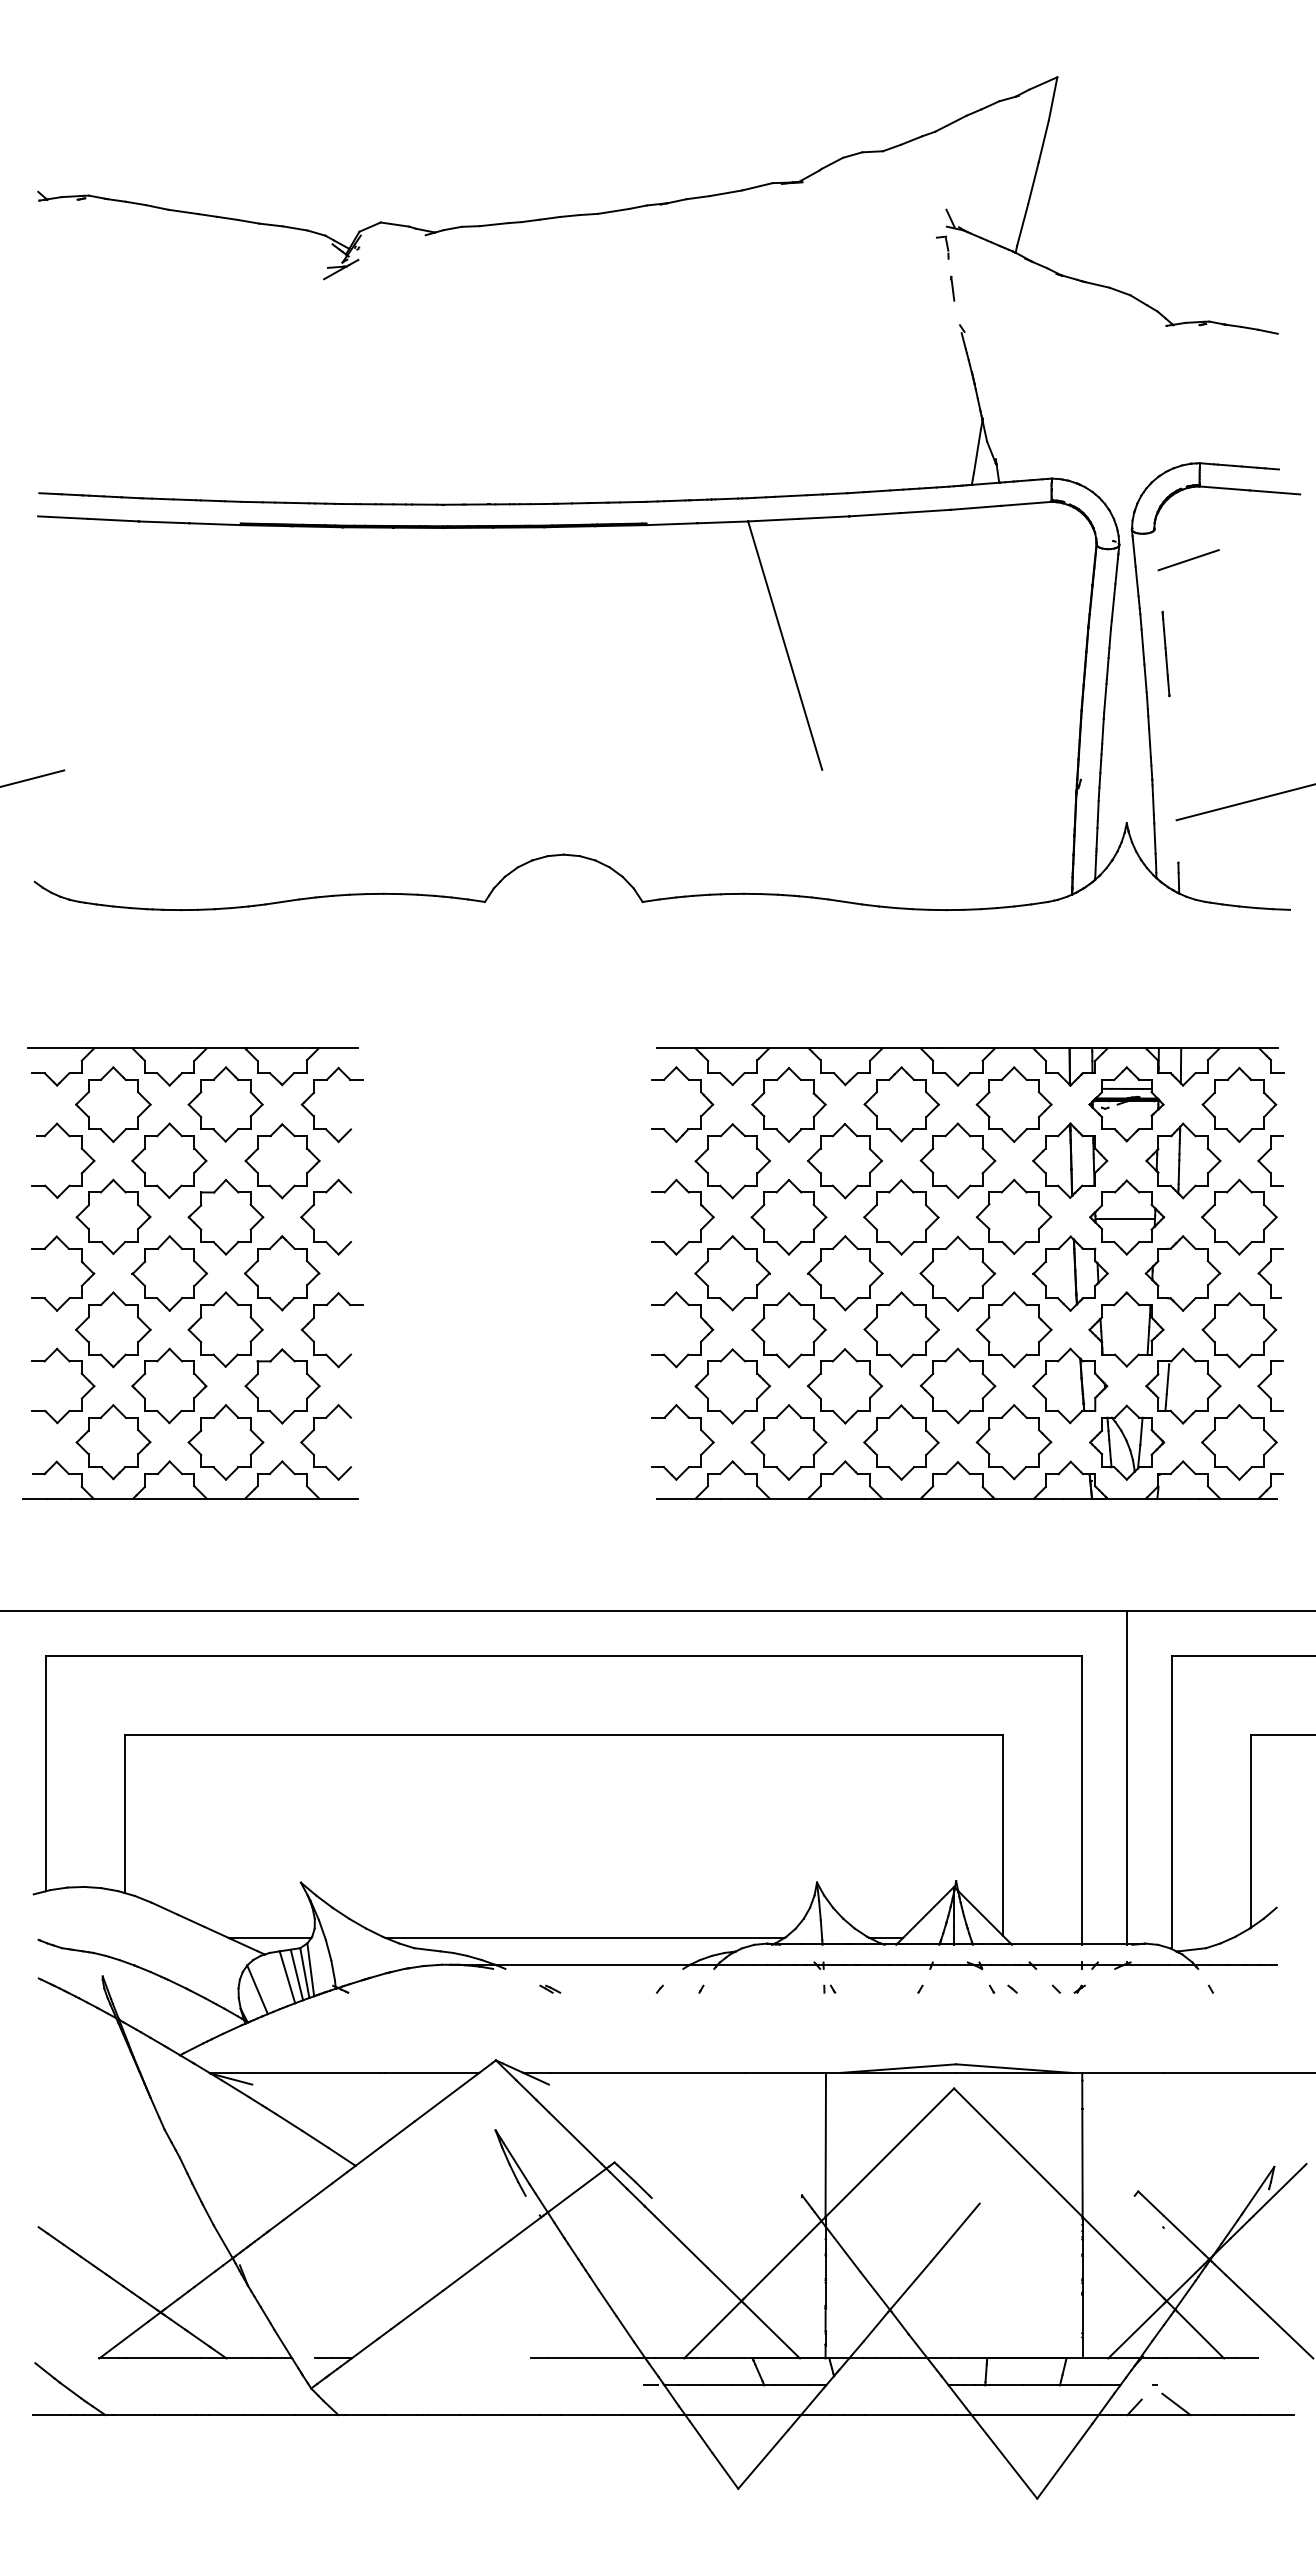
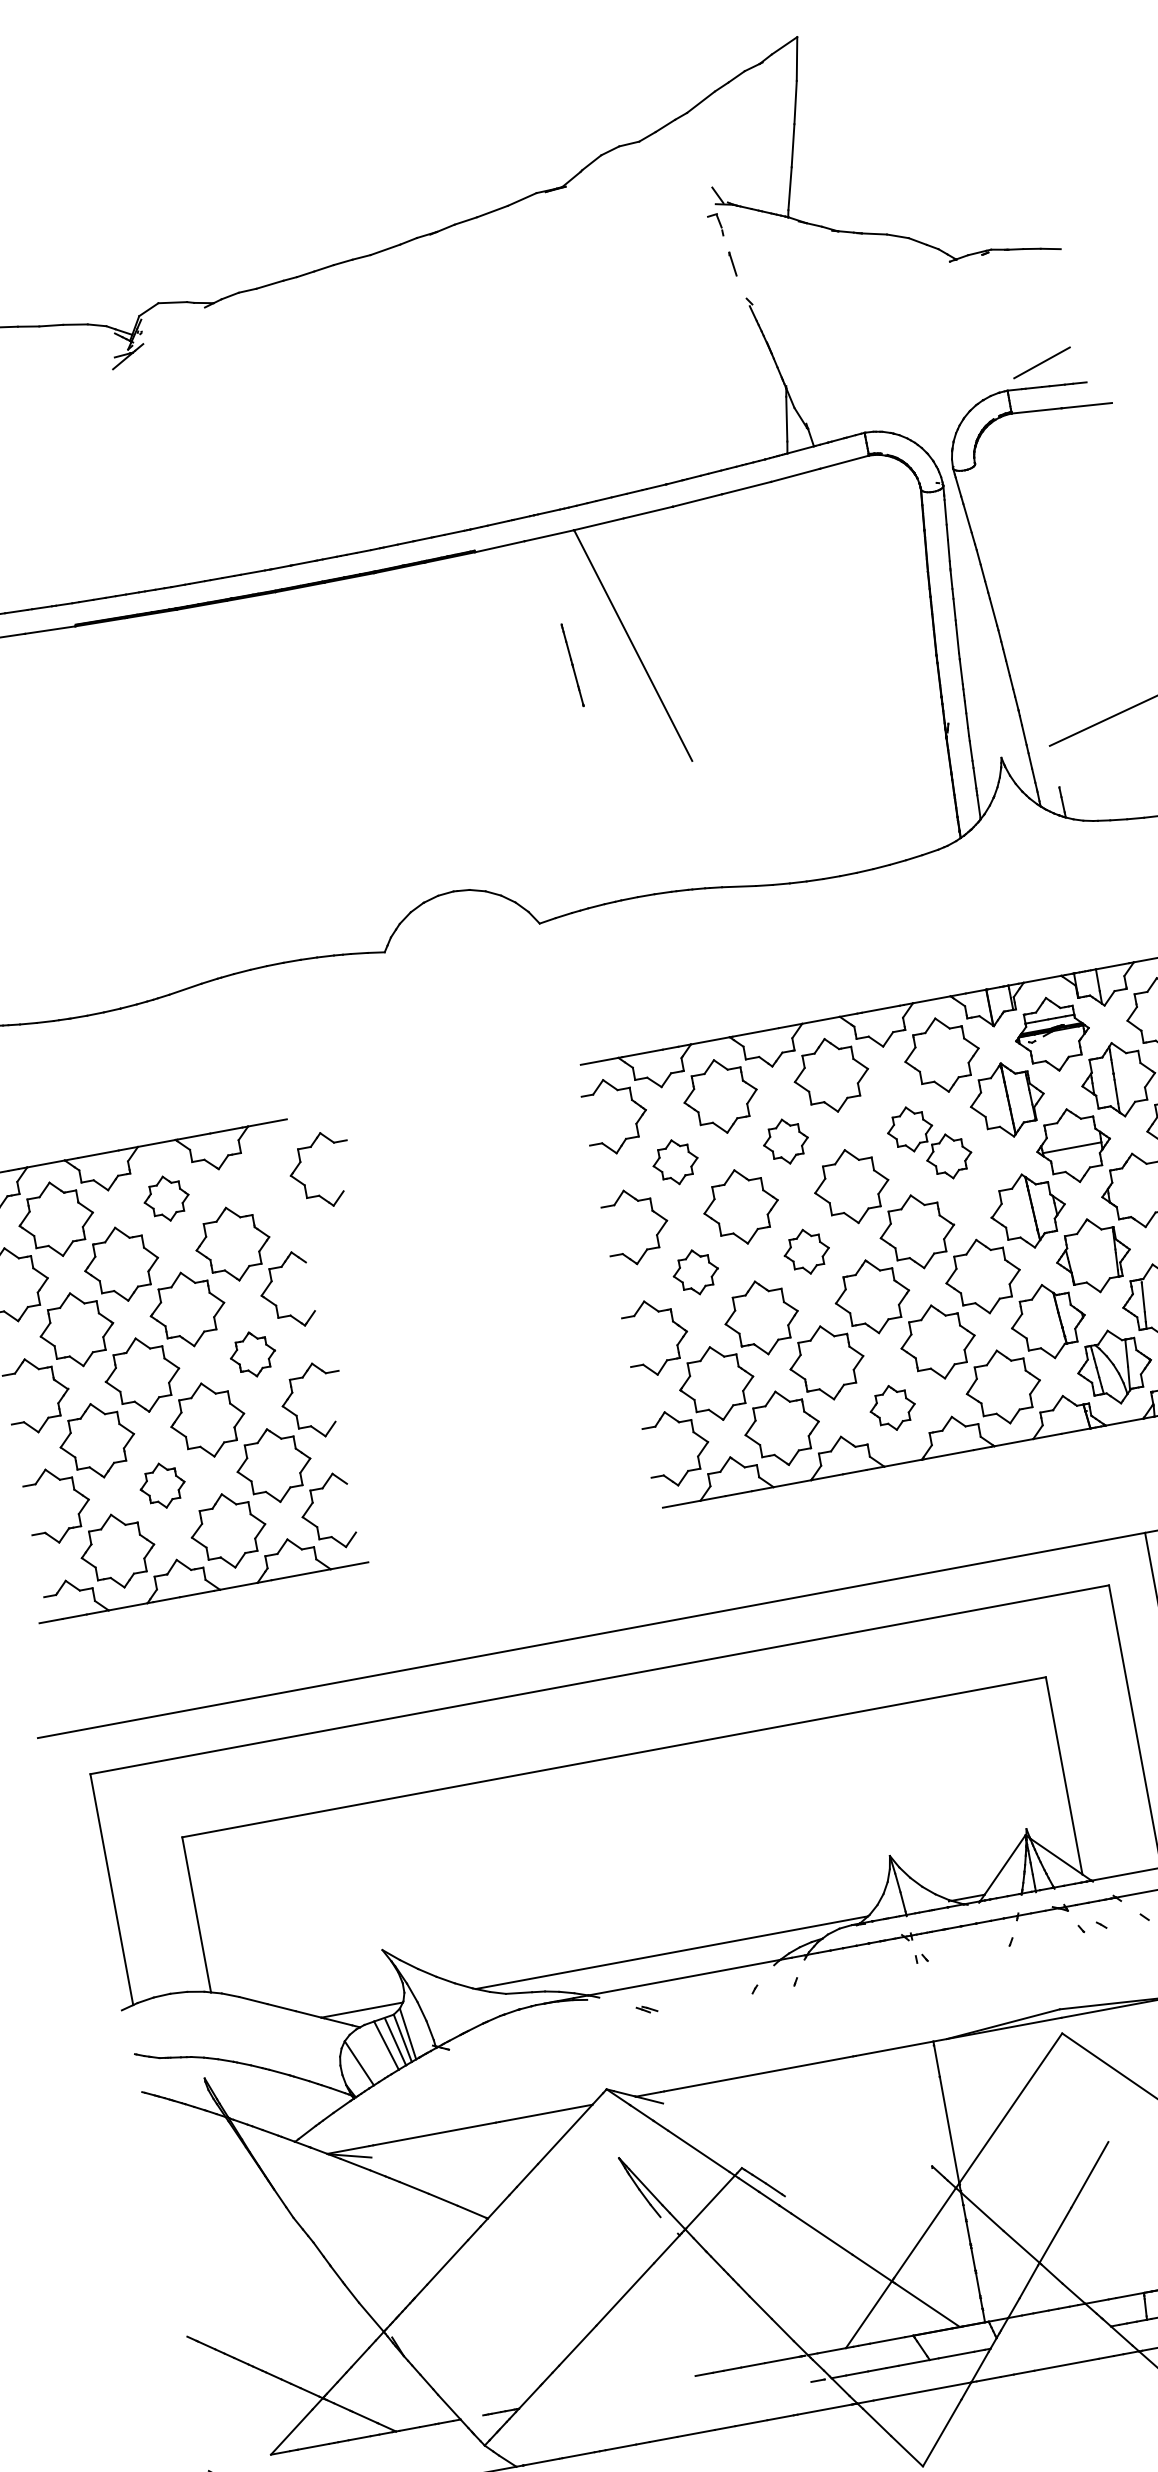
line: (1188, 560) -> (1041, 363), moved
line: (1165, 653) -> (572, 664), moved
part: (314, 1093) -> (301, 1162), moved
part: (225, 1104) -> (166, 1198), size x0.6
part: (732, 1161) -> (675, 1162), size x0.6
part: (844, 1161) -> (785, 1141), size x0.6
part: (985, 1188) -> (929, 1142), size x0.6
part: (281, 1273) -> (252, 1354), size x0.6
part: (732, 1273) -> (695, 1272), size x0.6
part: (845, 1273) -> (806, 1251), size x0.6
part: (169, 1385) -> (162, 1485), size x0.6
part: (901, 1442) -> (892, 1407), size x0.6

